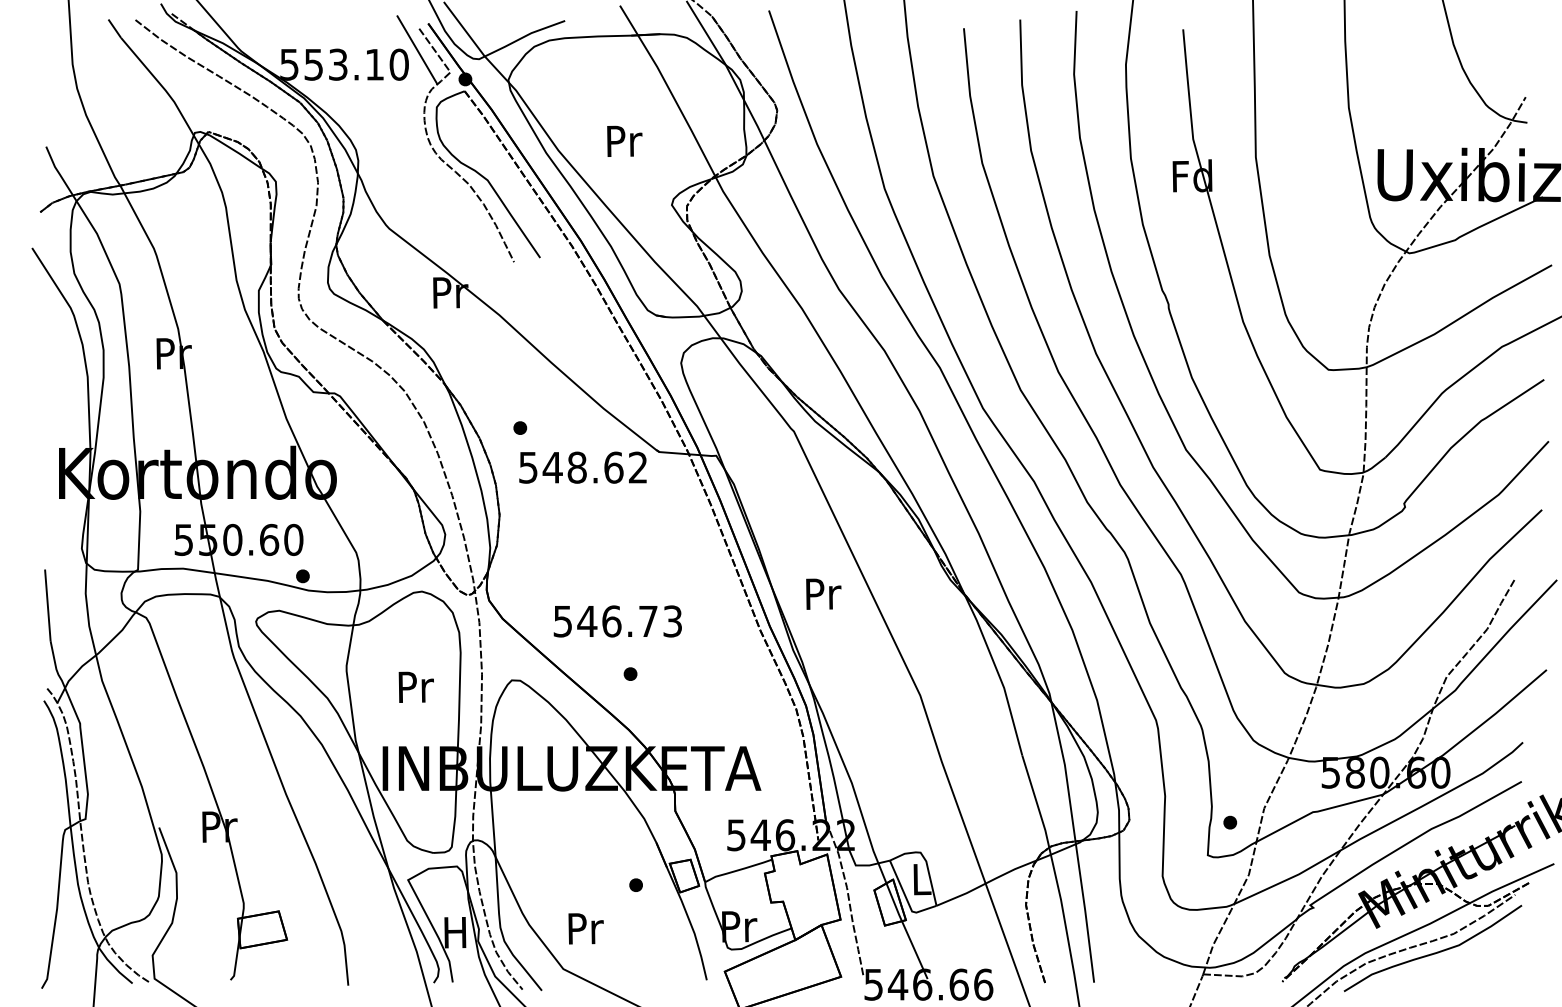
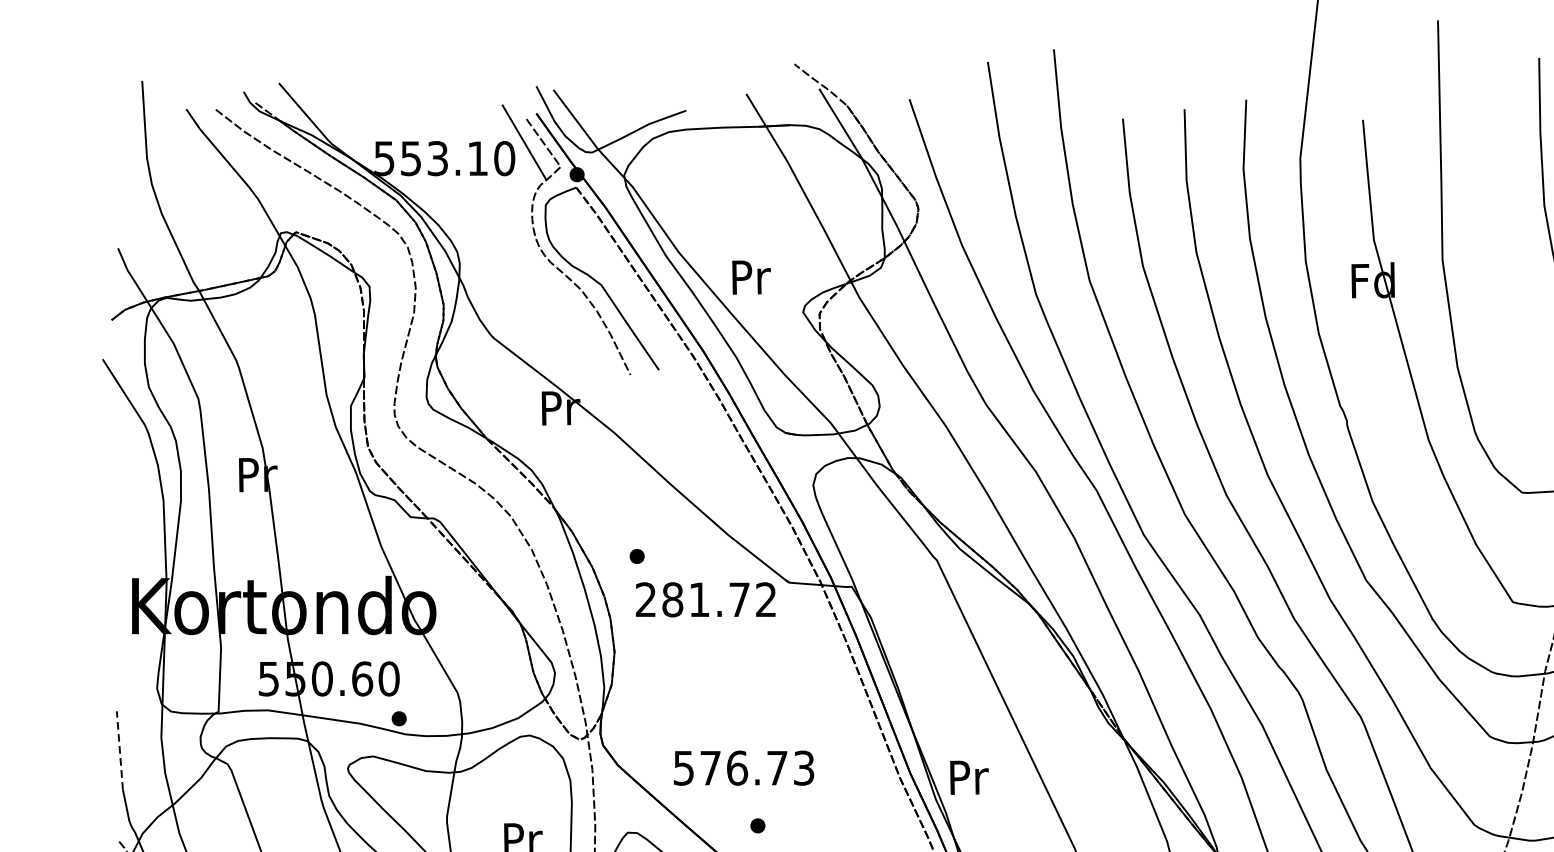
text: (624, 140) -> (751, 276), moved
text: (571, 467) -> (693, 599), 548.62 -> 281.72
text: (823, 593) -> (969, 776), moved
line: (47, 605) -> (119, 750), solid -> dashed
text: (587, 621) -> (710, 768), 546.73 -> 576.73

